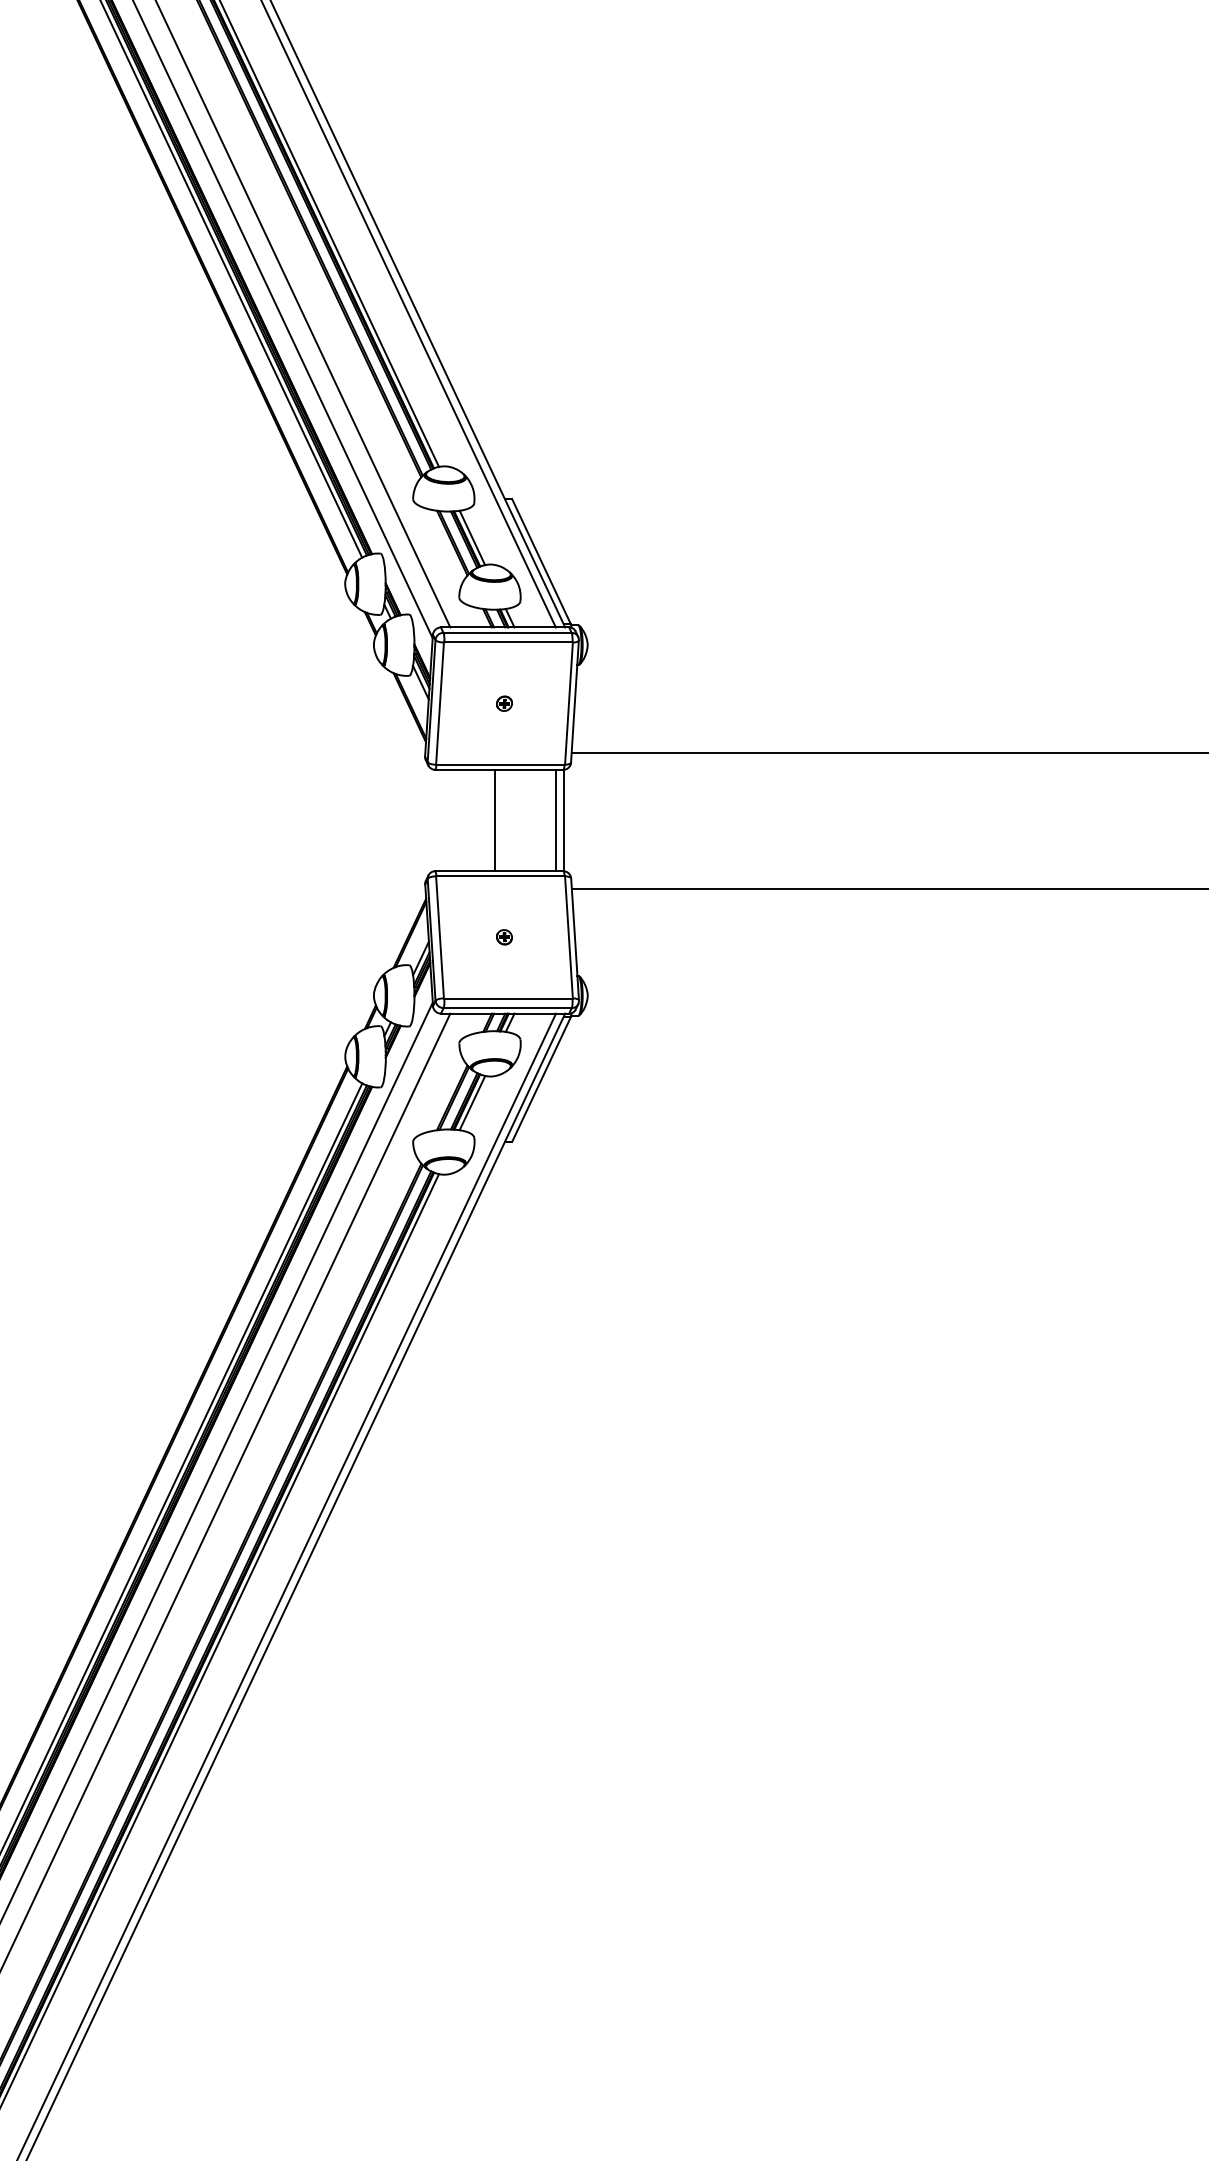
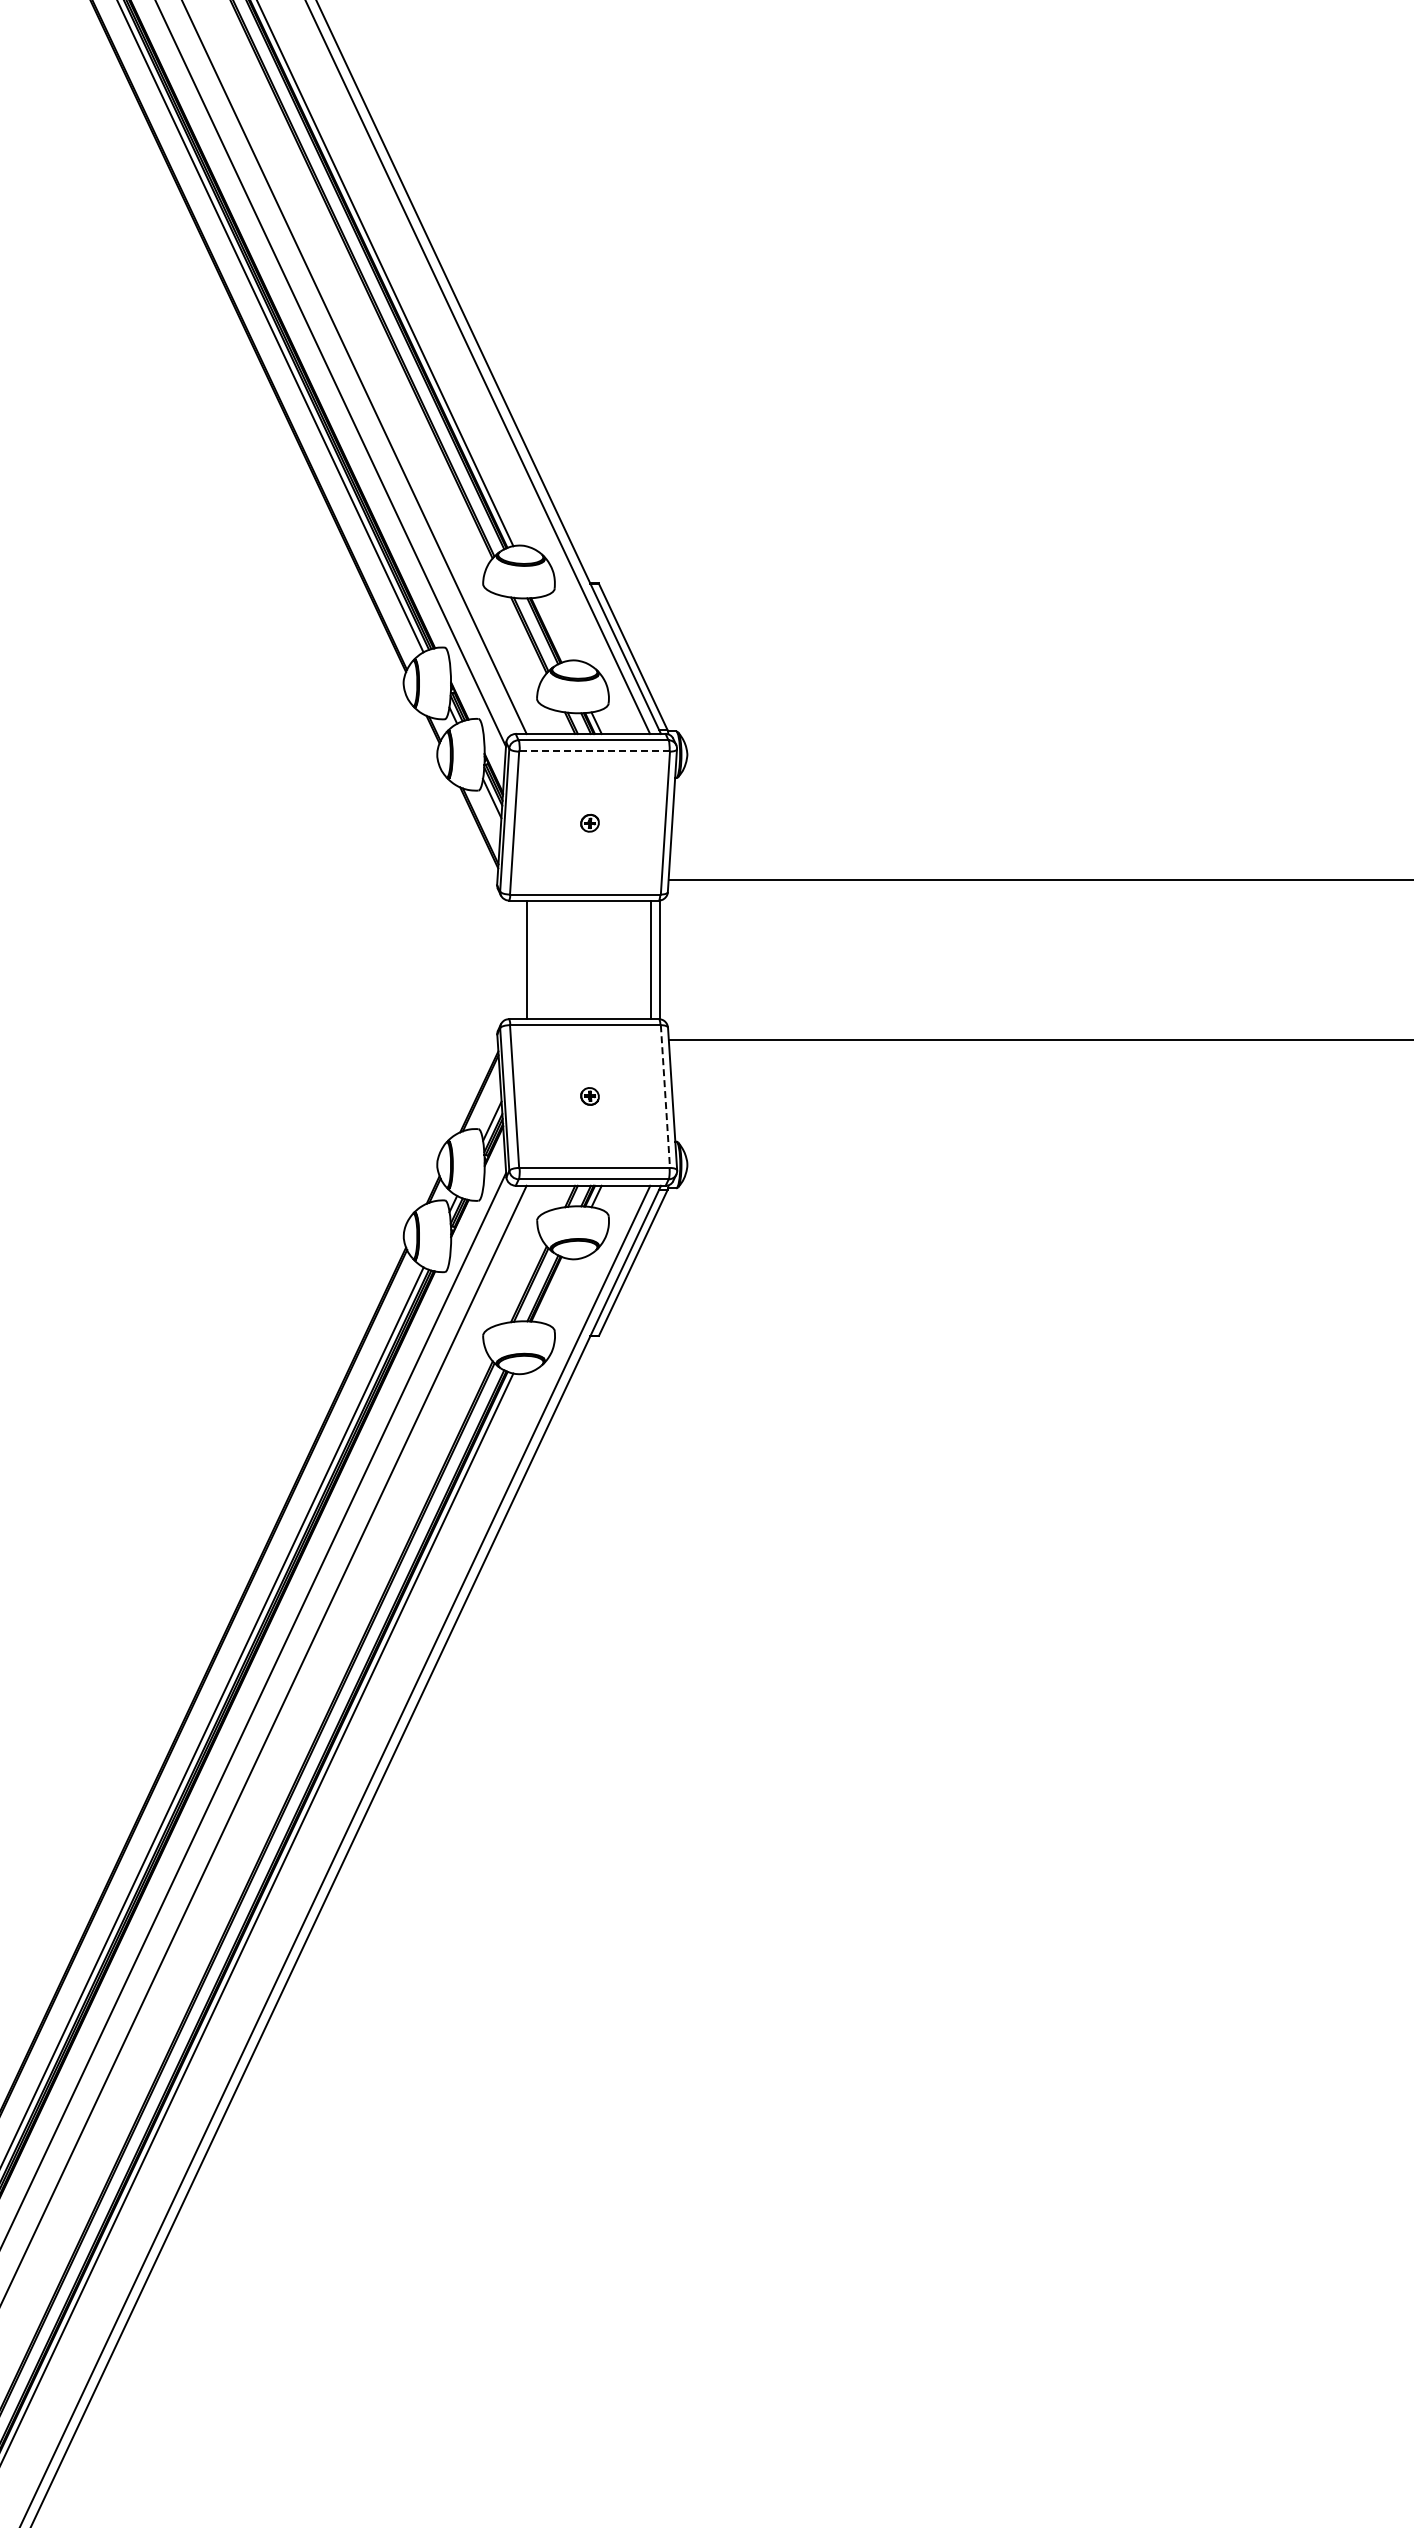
line: (472, 538) -> (552, 629), removed
line: (508, 642) -> (594, 751), solid -> dashed
line: (495, 820) -> (527, 959), moved
line: (569, 937) -> (665, 1096), solid -> dashed
line: (472, 1103) -> (552, 1290), removed

